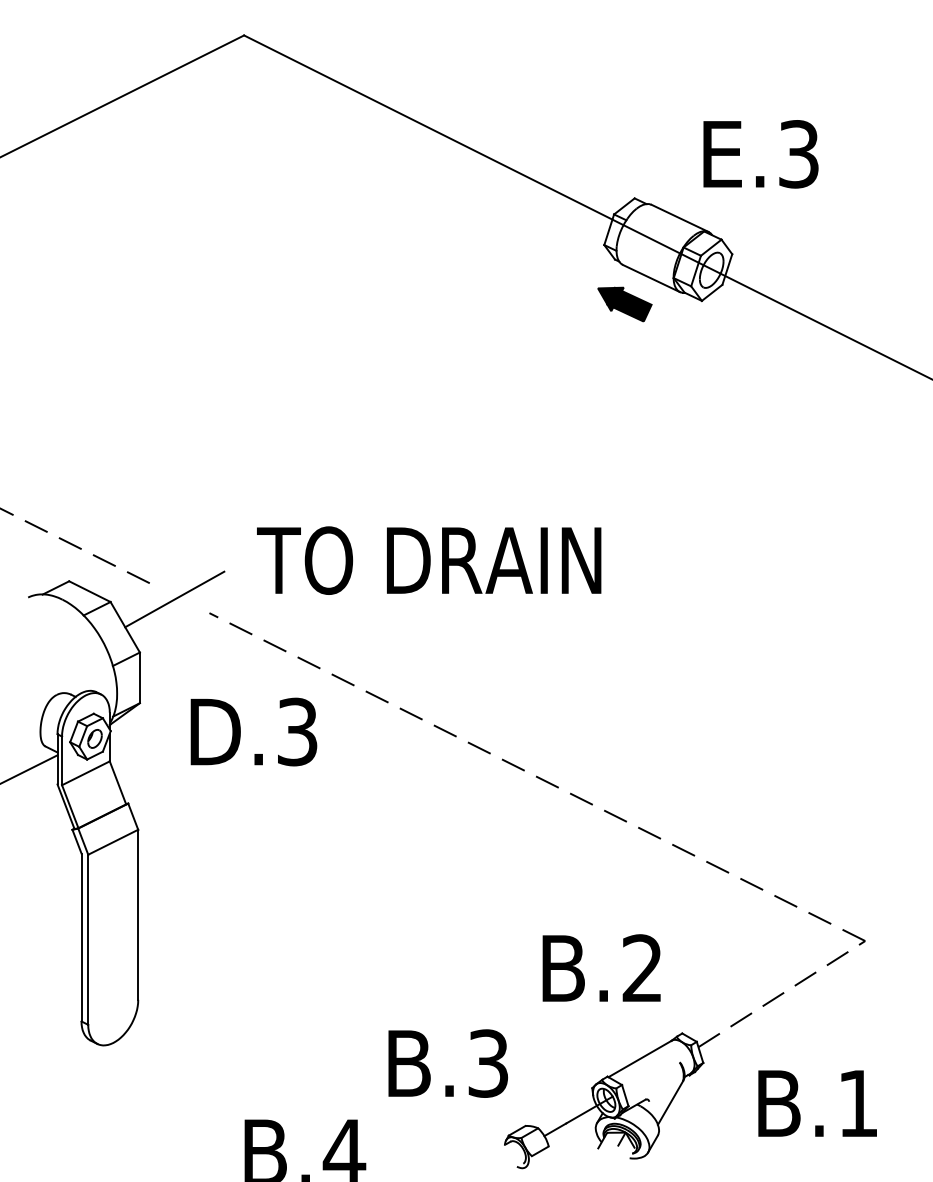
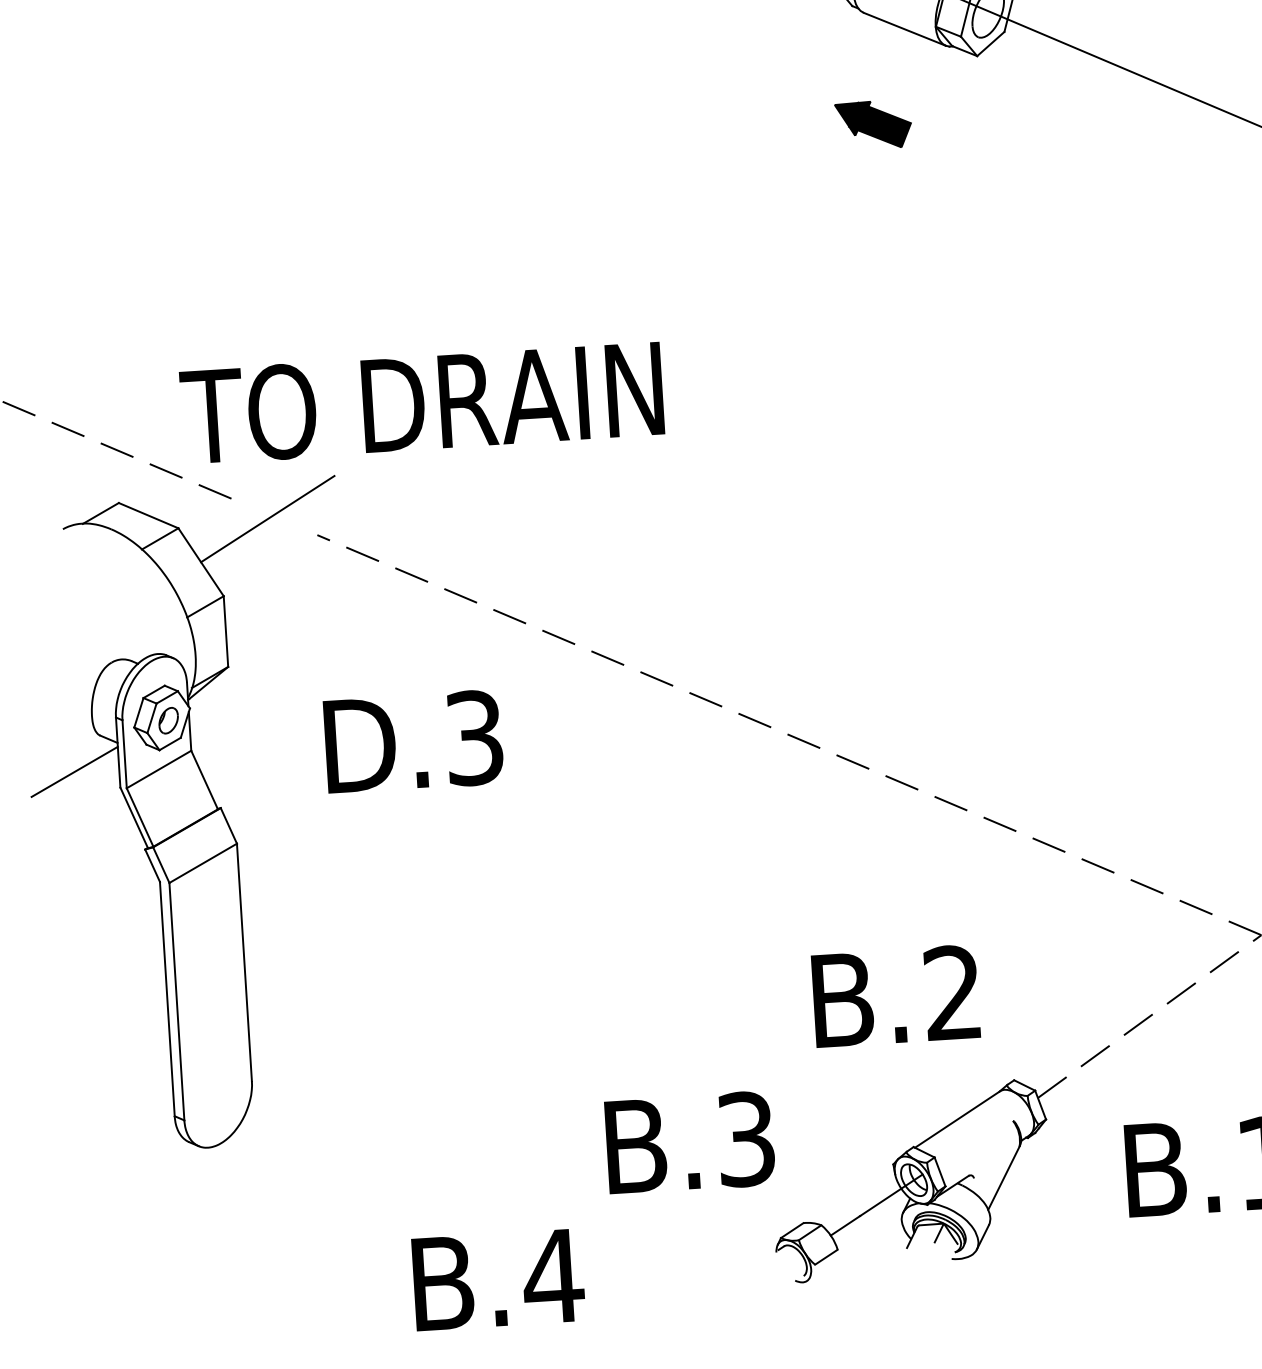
part: (624, 304) -> (873, 125), moved
text: (429, 560) -> (422, 402), moved
text: (253, 731) -> (413, 741), moved

